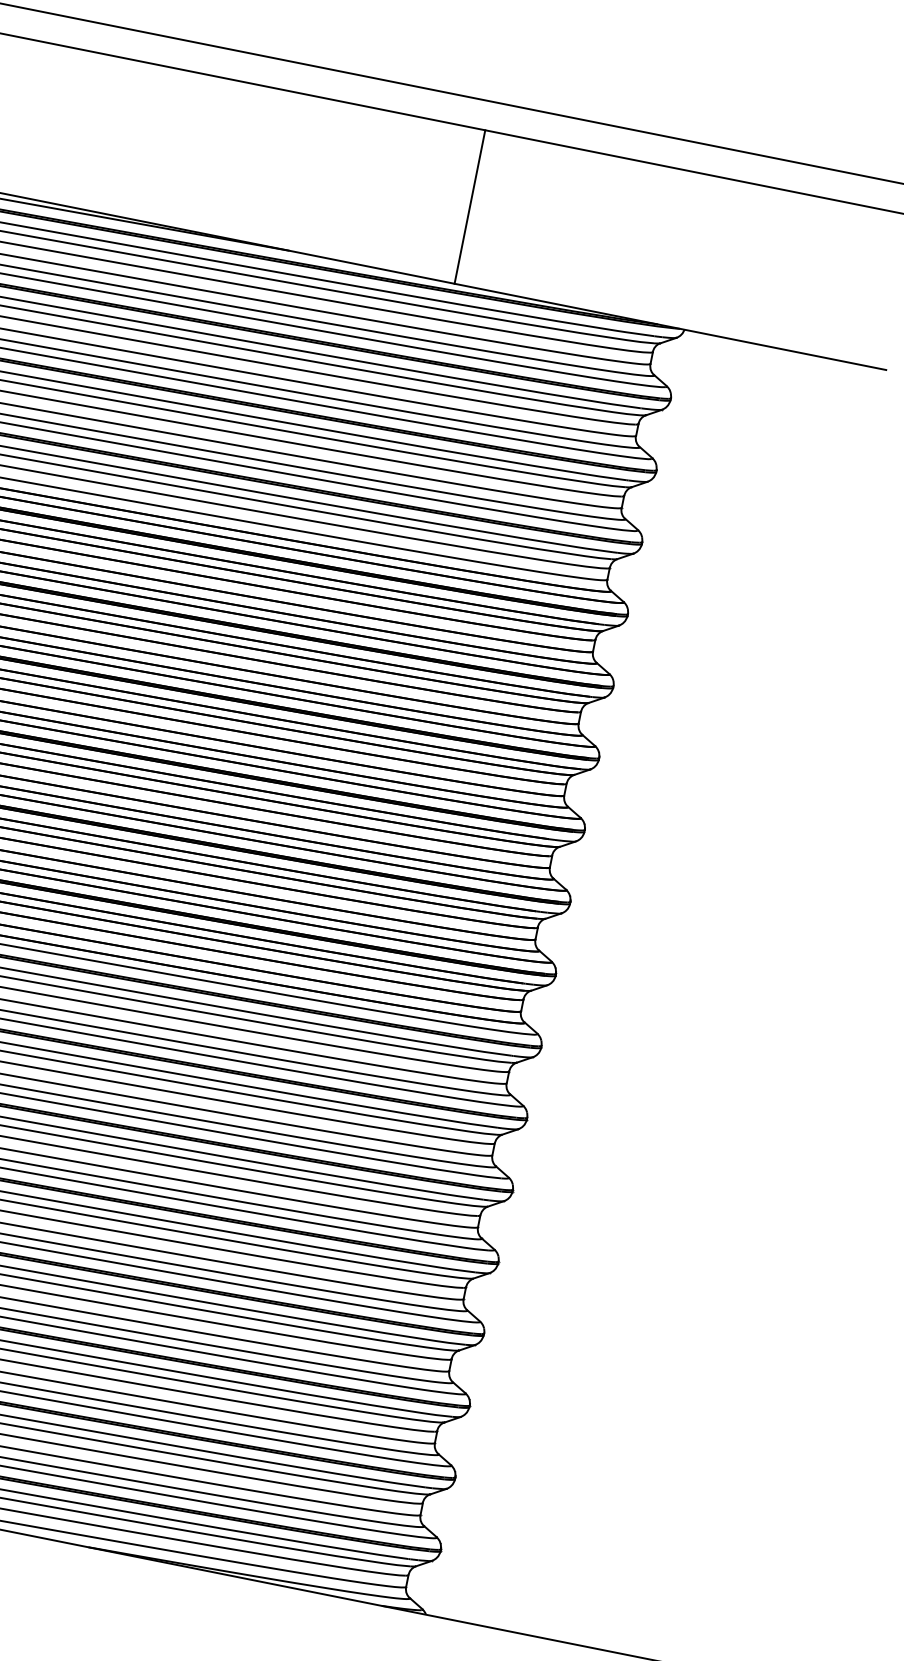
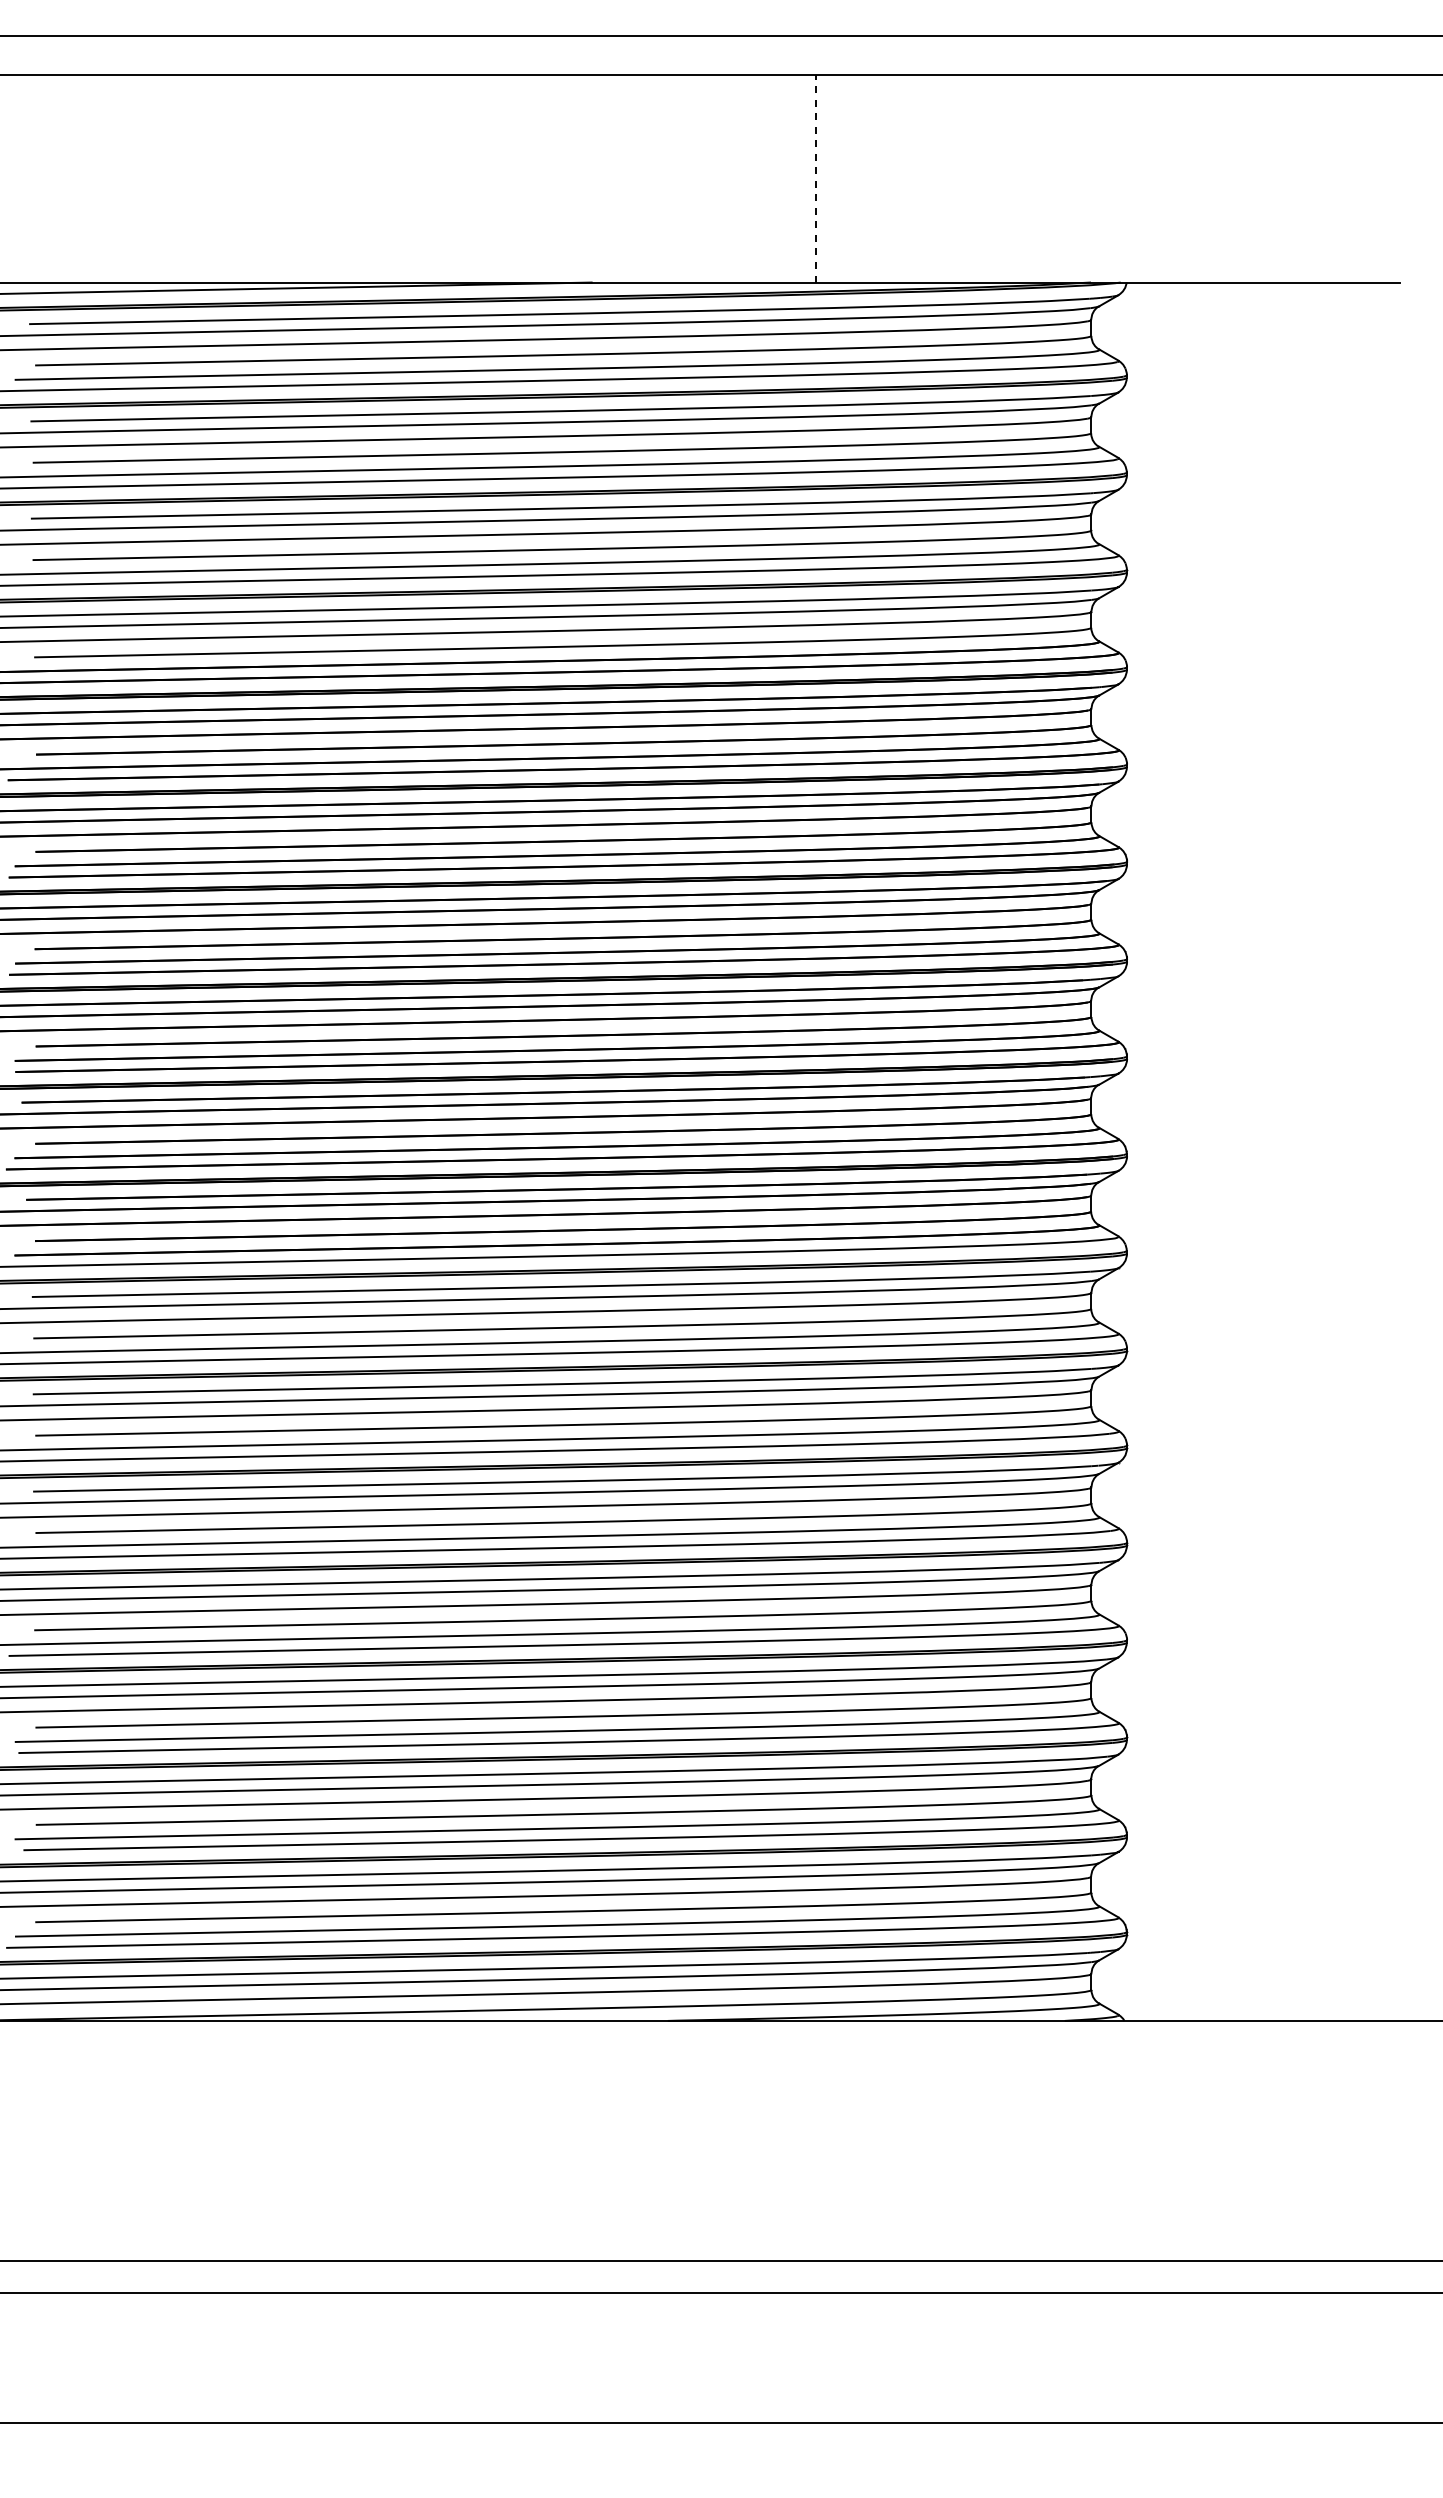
line: (469, 206) -> (815, 178), solid -> dashed

